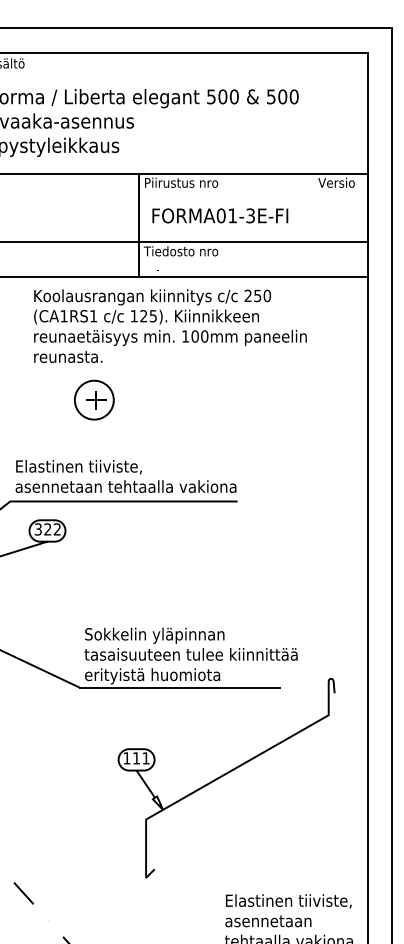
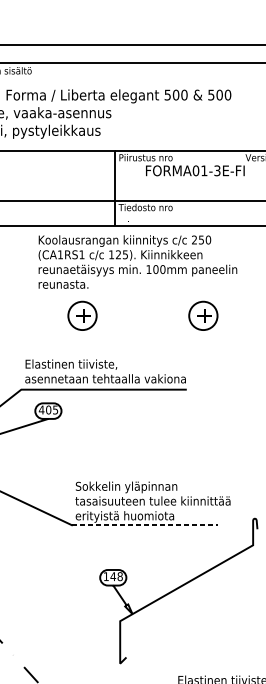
text: (220, 215) -> (195, 170), moved
part: (260, 399) -> (203, 315), added
text: (47, 529) -> (48, 410), 322 -> 405
line: (180, 687) -> (145, 525), solid -> dashed
text: (140, 758) -> (116, 576), 111 -> 148

